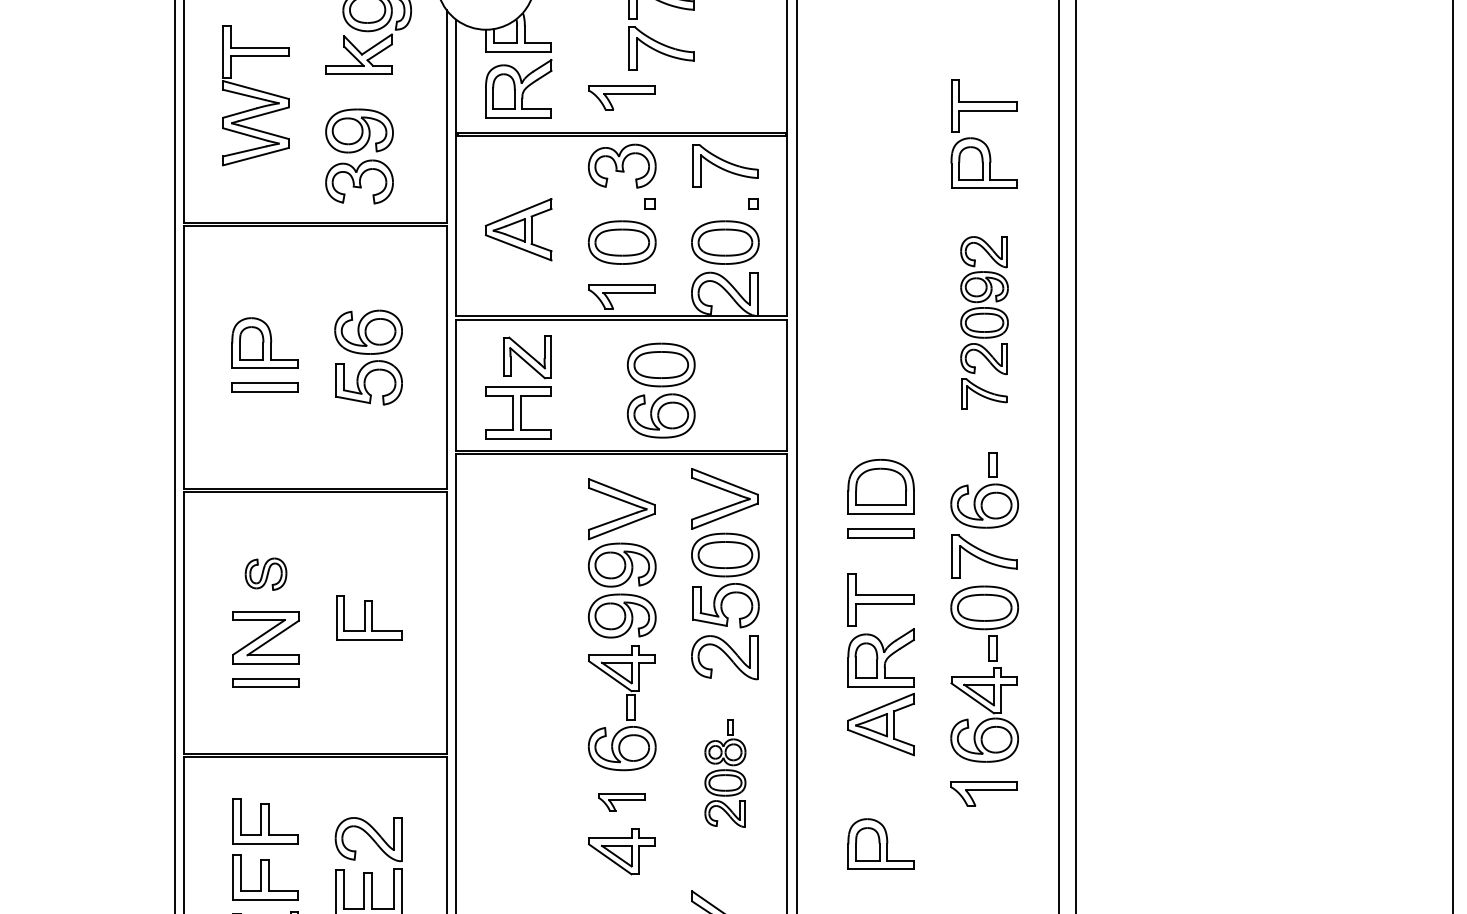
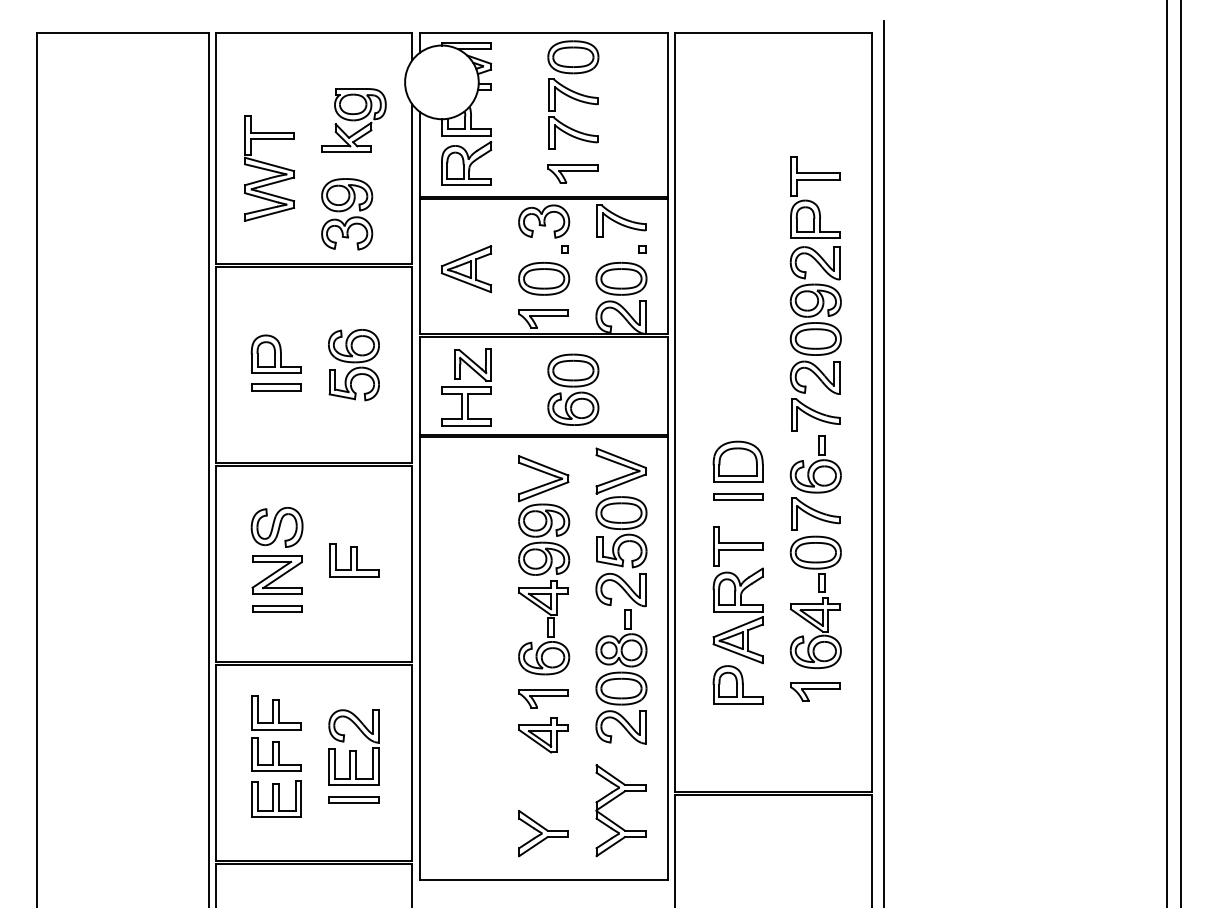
part: (621, 96) -> (572, 173), moved
part: (984, 322) -> (815, 338), size x1.43
part: (265, 574) -> (276, 527), size x1.67
part: (725, 773) -> (621, 676), size x1.67
part: (621, 802) -> (543, 698), size x1.43
part: (880, 843) -> (737, 684), moved

